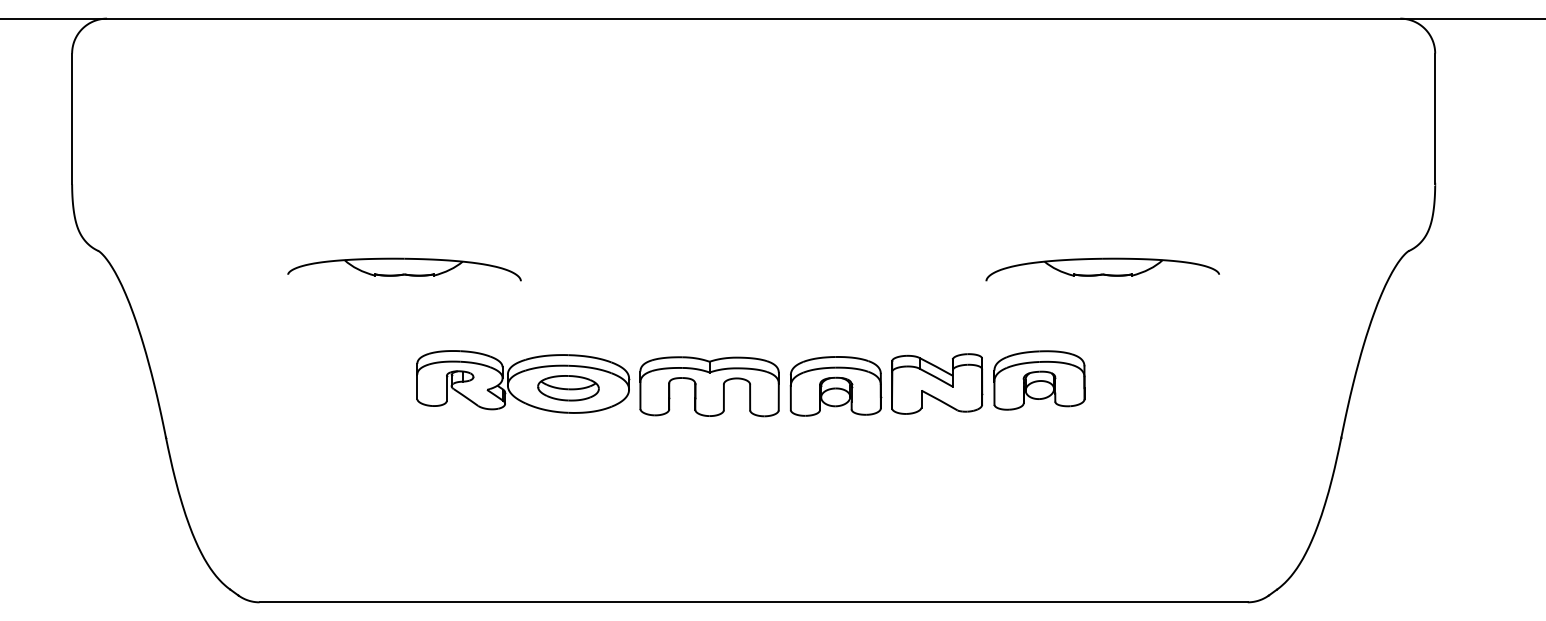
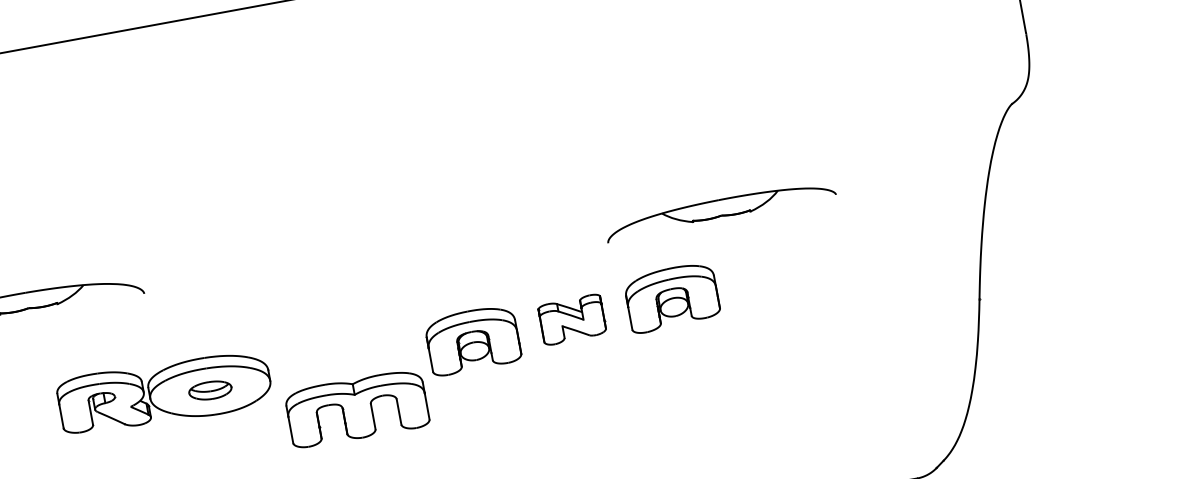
part: (1102, 269) -> (720, 210), moved
part: (937, 383) -> (572, 319), size x0.7
part: (709, 386) -> (357, 408), moved
part: (568, 388) -> (210, 390), size x0.7

